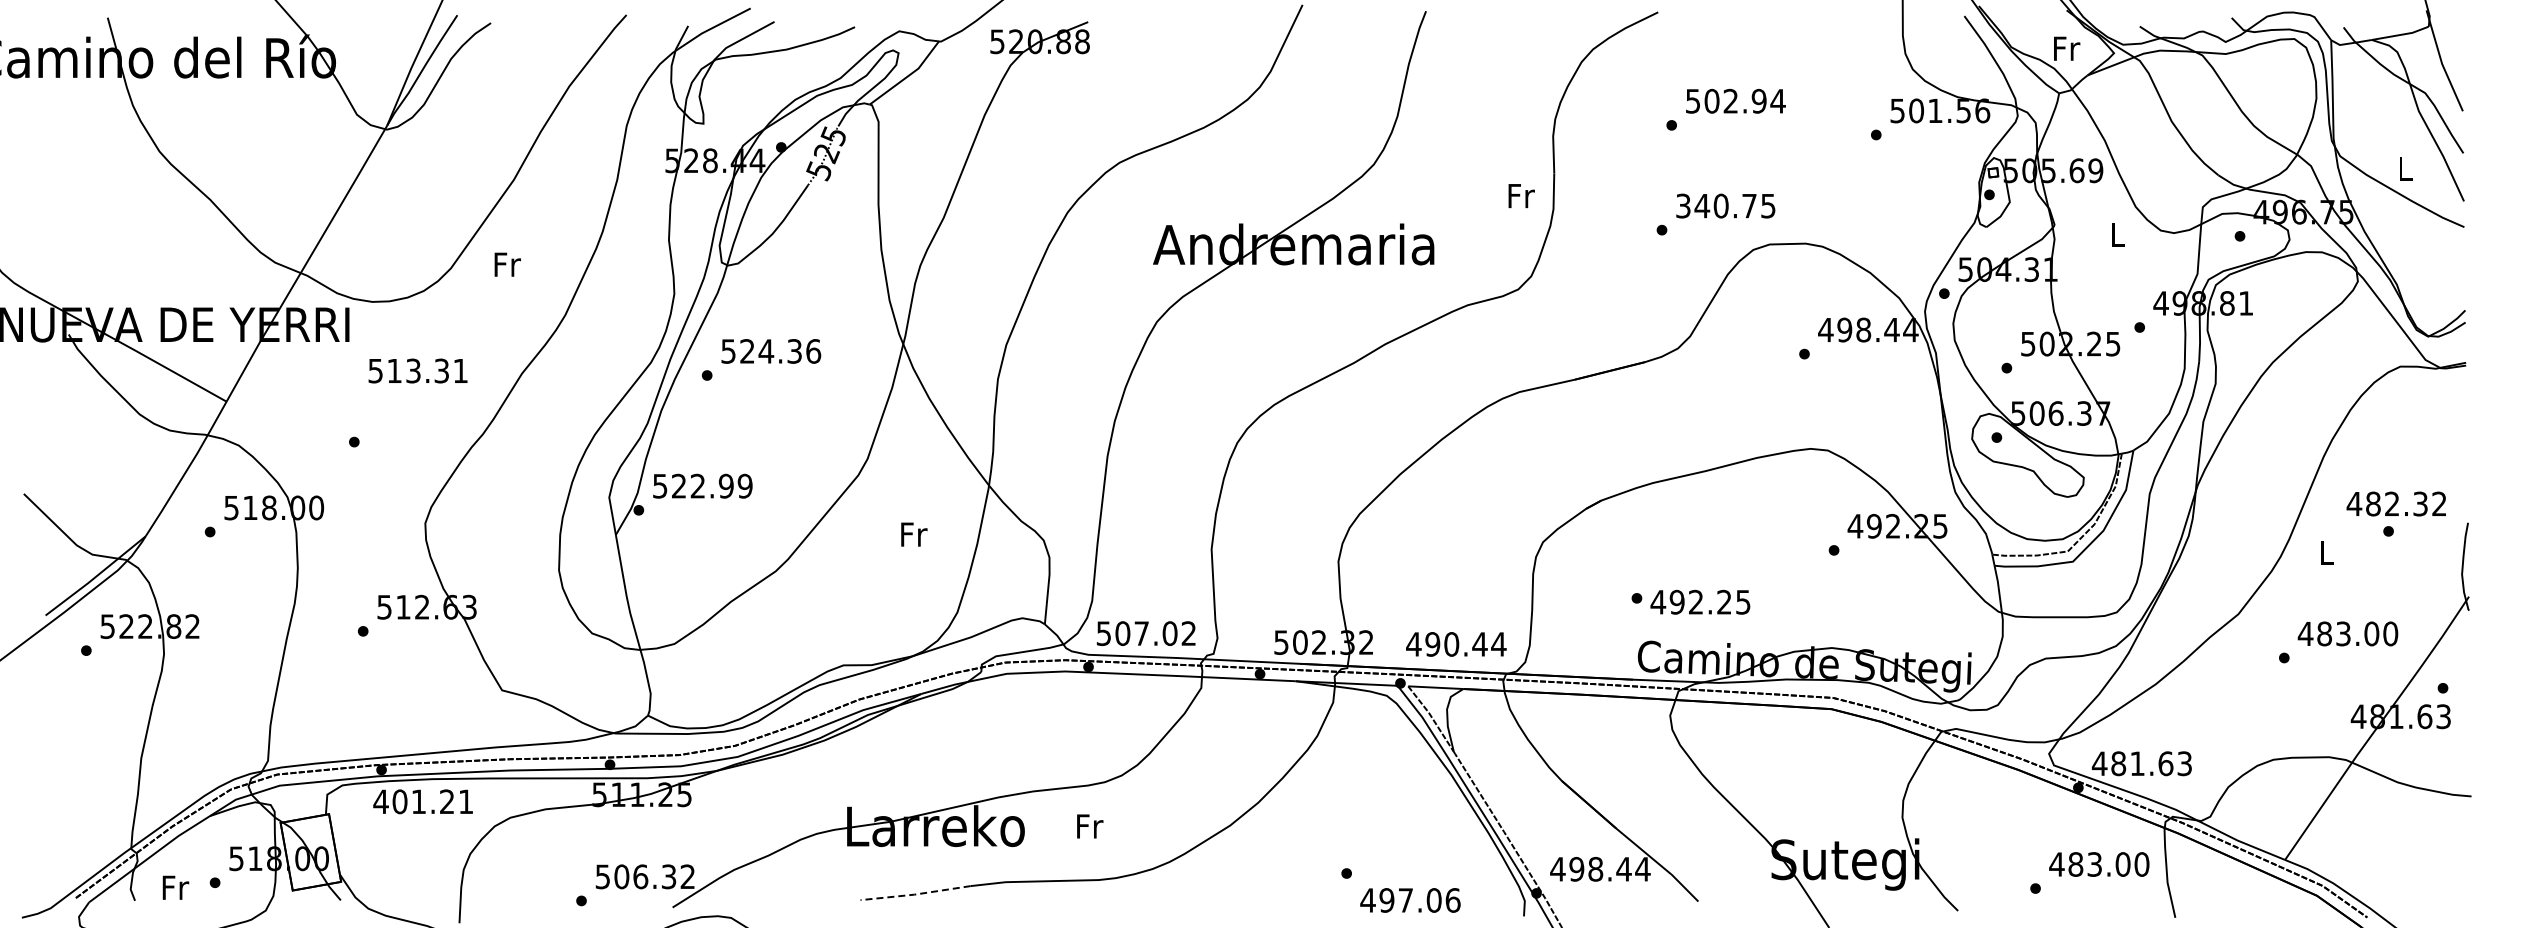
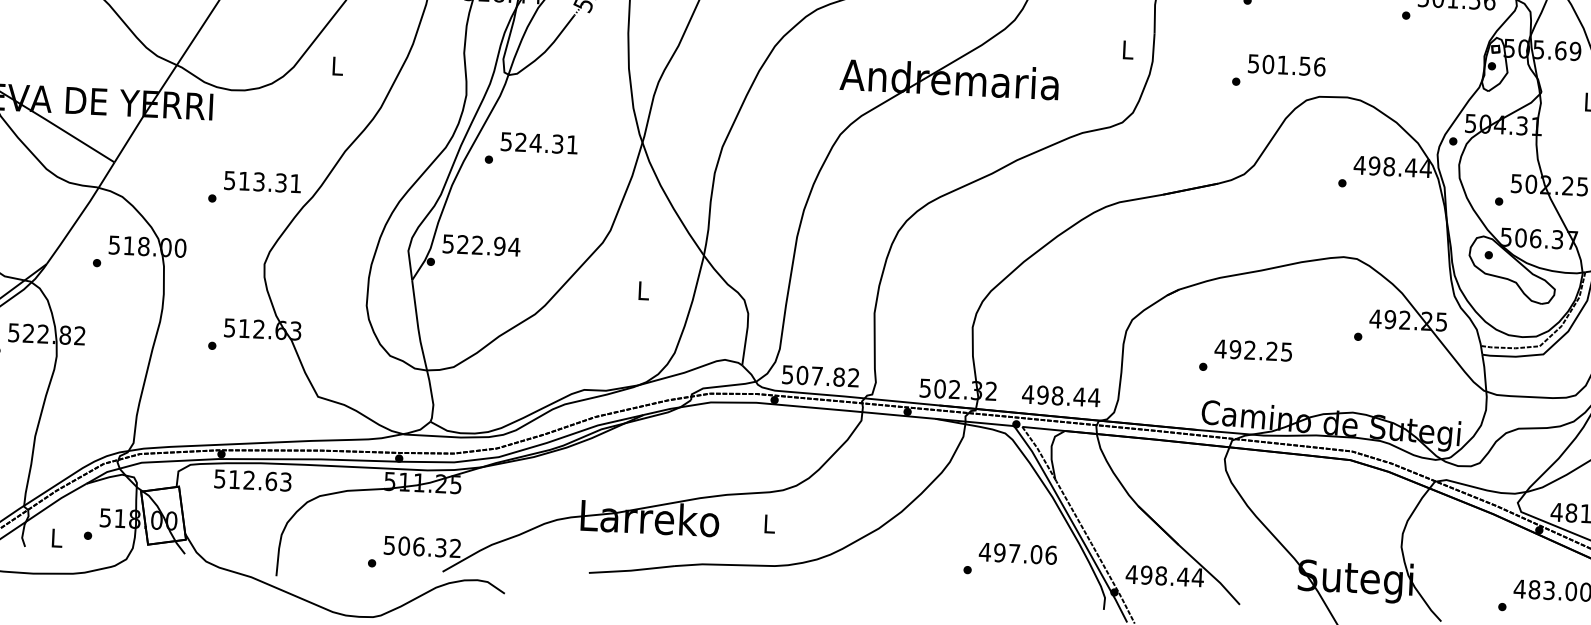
text: (1521, 196) -> (1128, 50), Fr -> L
text: (1726, 205) -> (1287, 64), 340.75 -> 501.56
text: (507, 264) -> (337, 66), Fr -> L
text: (813, 351) -> (572, 144), 524.36 -> 524.31
text: (417, 370) -> (262, 181), moved
text: (745, 485) -> (514, 246), 522.99 -> 522.94
text: (914, 534) -> (644, 290), Fr -> L
text: (1700, 601) -> (1253, 349), moved
text: (1169, 633) -> (838, 377), 507.02 -> 507.82
text: (1451, 644) -> (1057, 395), 490.44 -> 498.44
text: (423, 801) -> (252, 480), 401.21 -> 512.63
text: (1090, 826) -> (770, 524), Fr -> L
text: (175, 887) -> (57, 538), Fr -> L
line: (914, 894) -> (631, 570), dashed -> solid
text: (1410, 900) -> (1018, 553), moved

